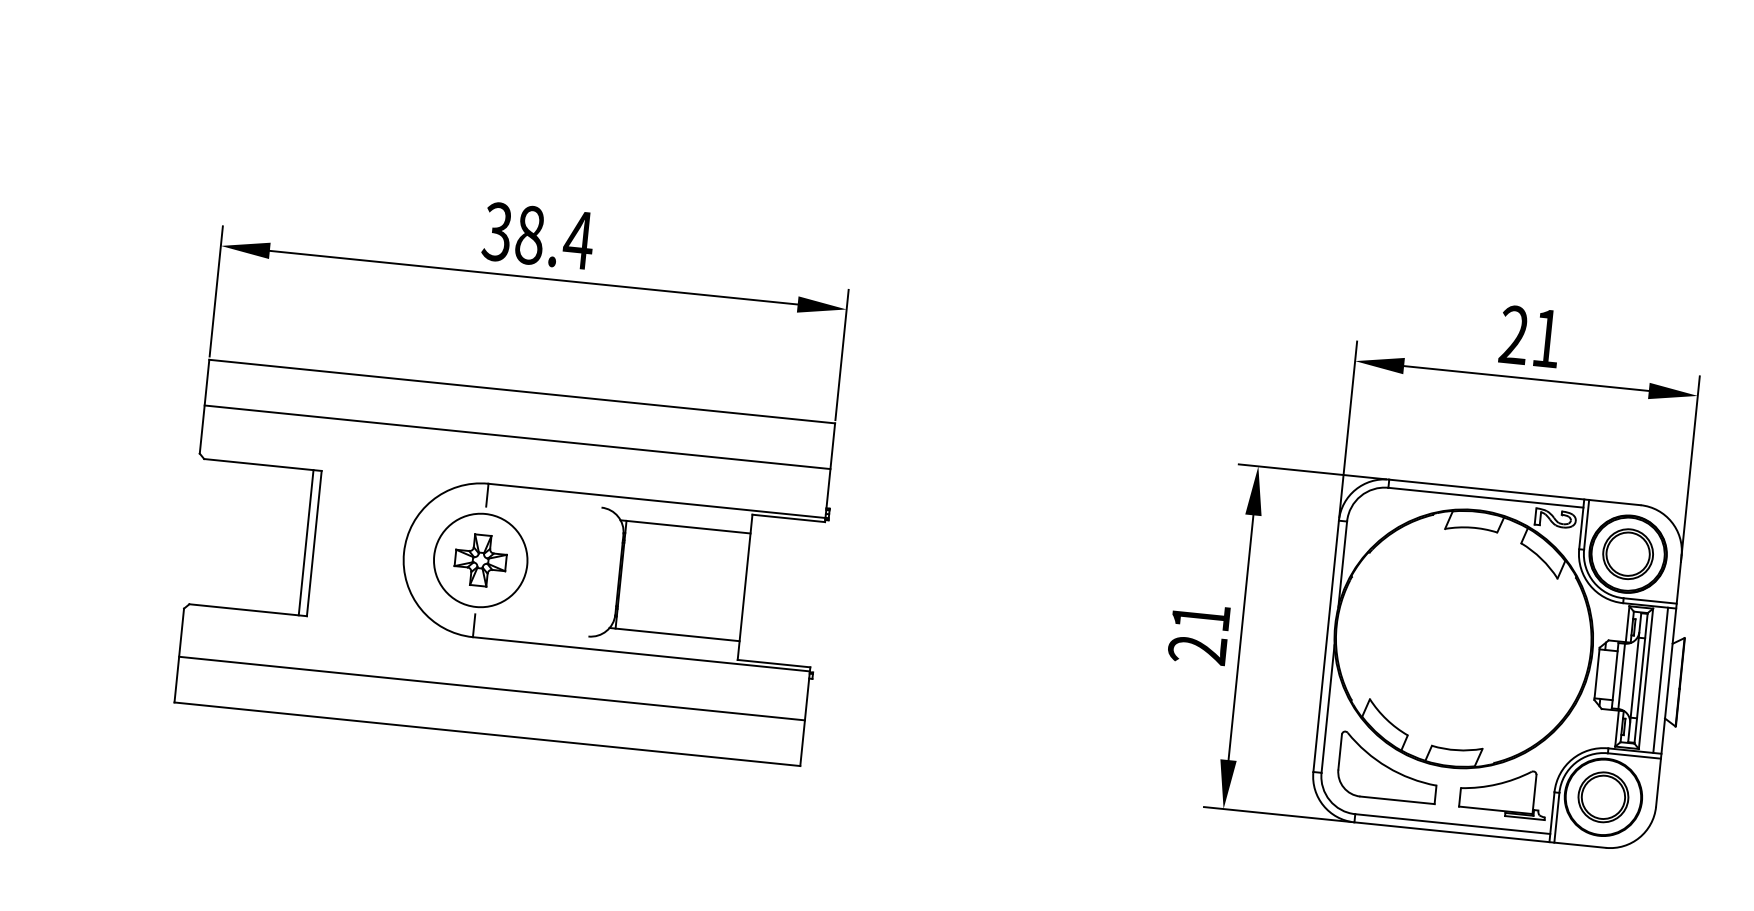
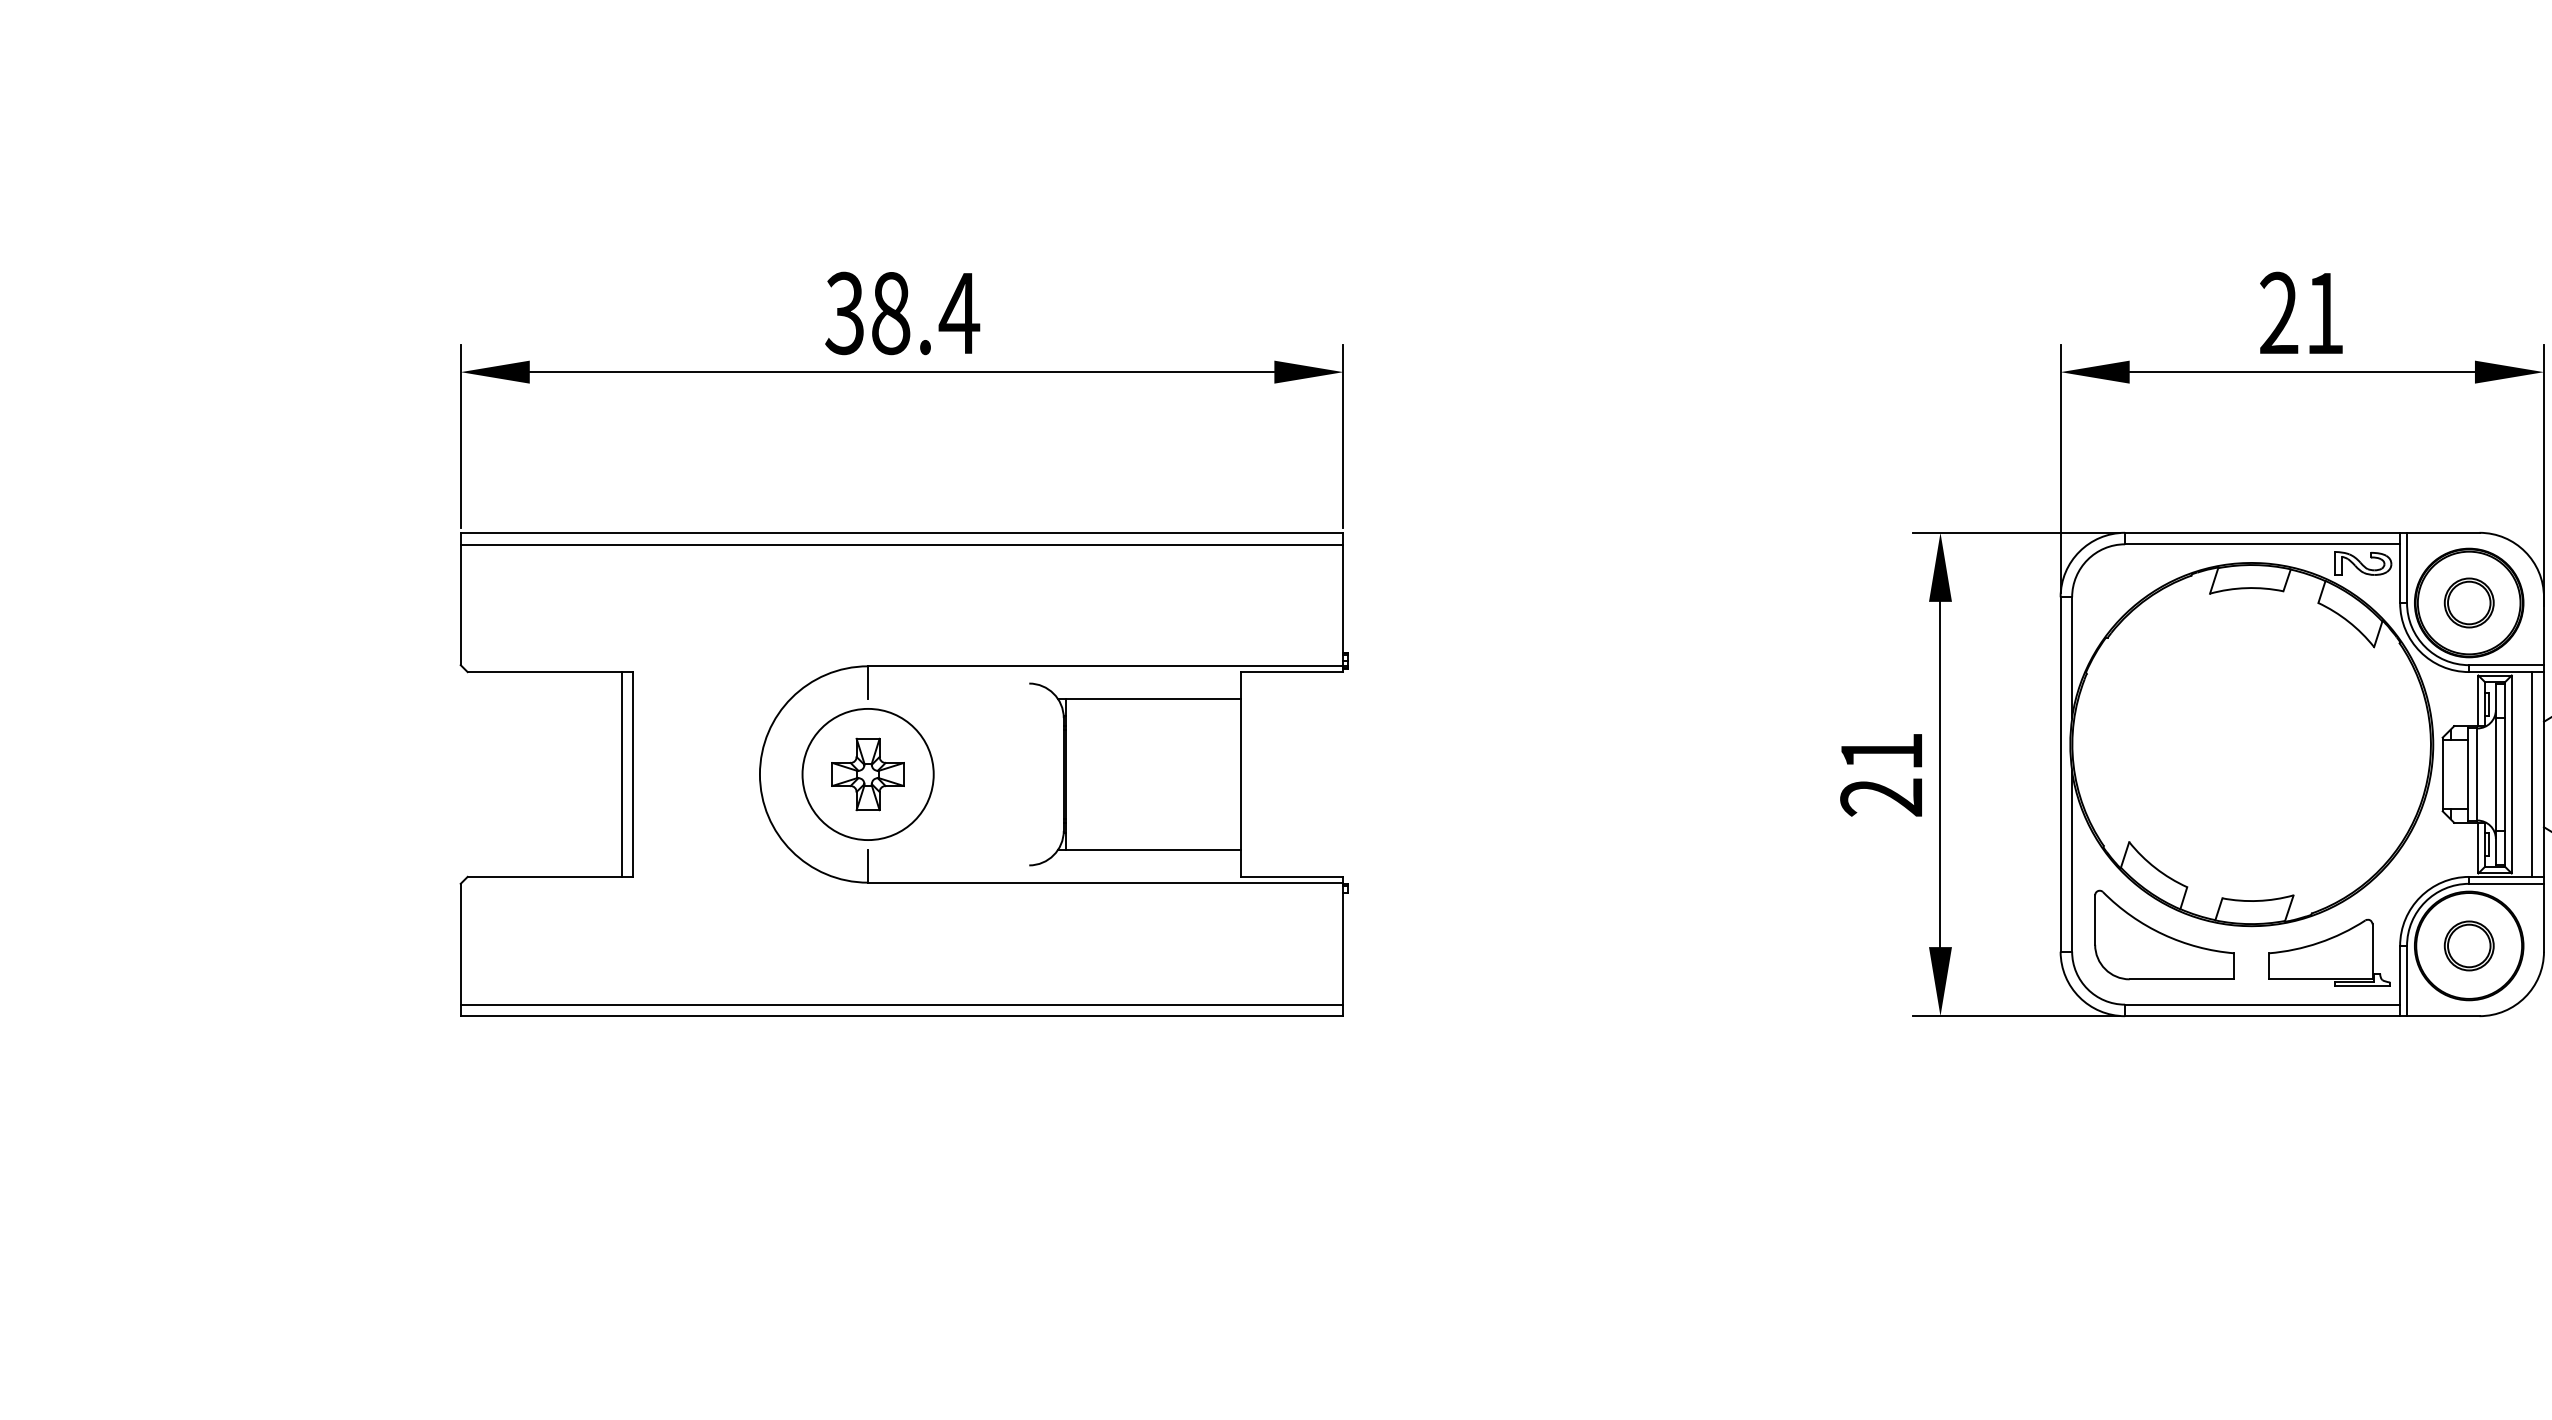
line: (517, 437) -> (901, 545), moved
part: (1628, 553) -> (2469, 602), size x0.7
line: (491, 688) -> (901, 1004), moved
part: (1603, 797) -> (2469, 945), size x0.7

